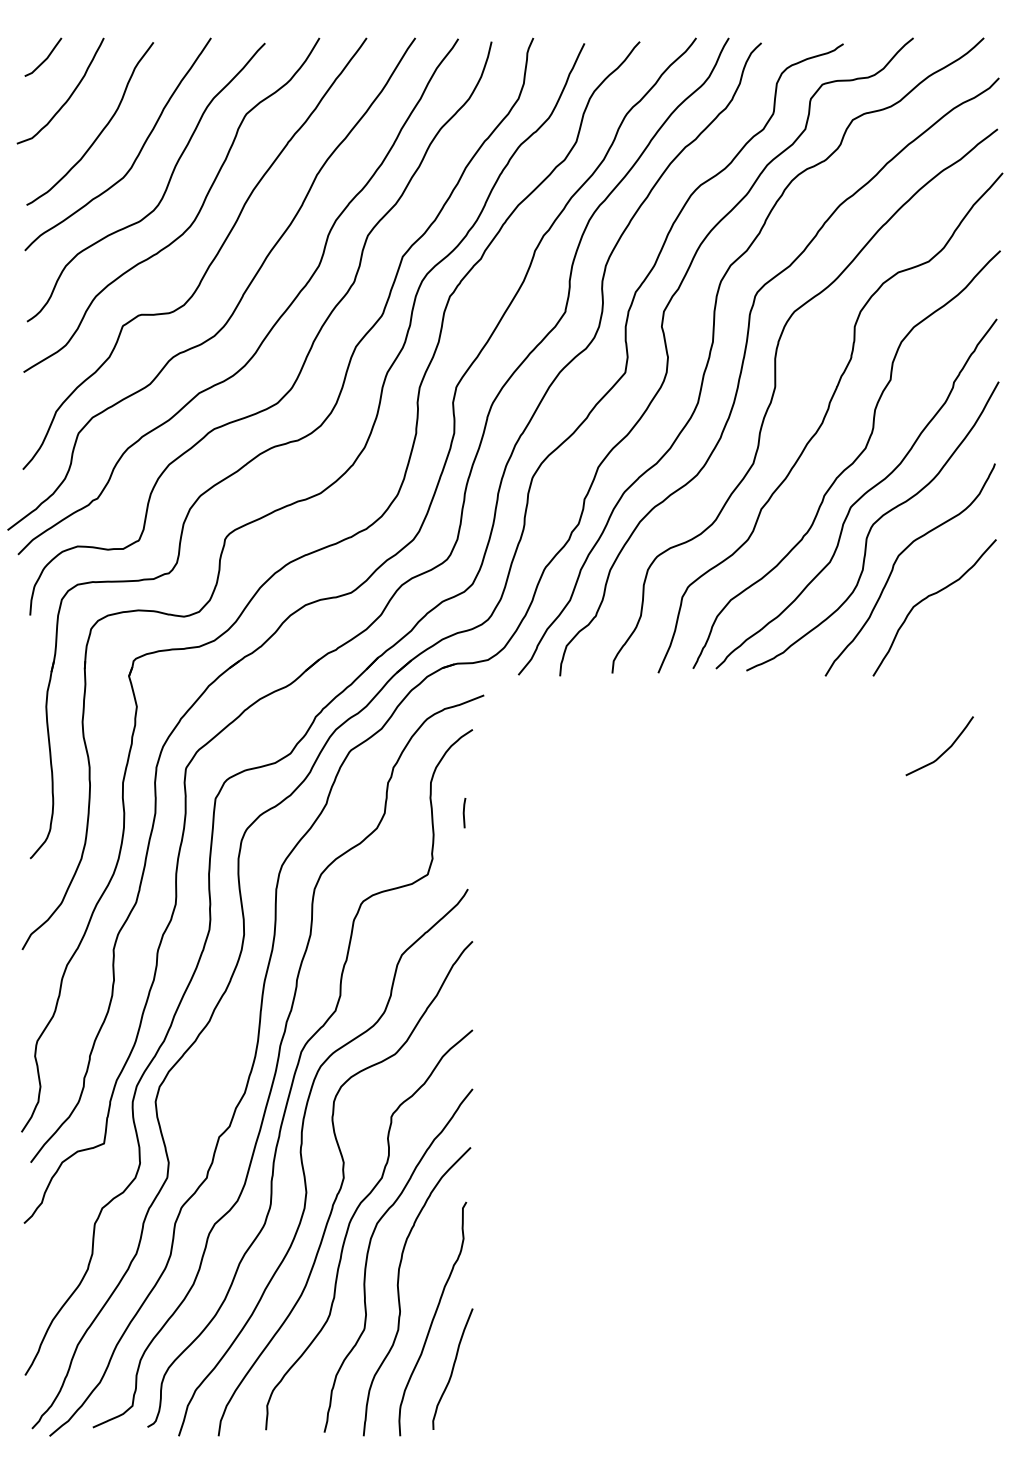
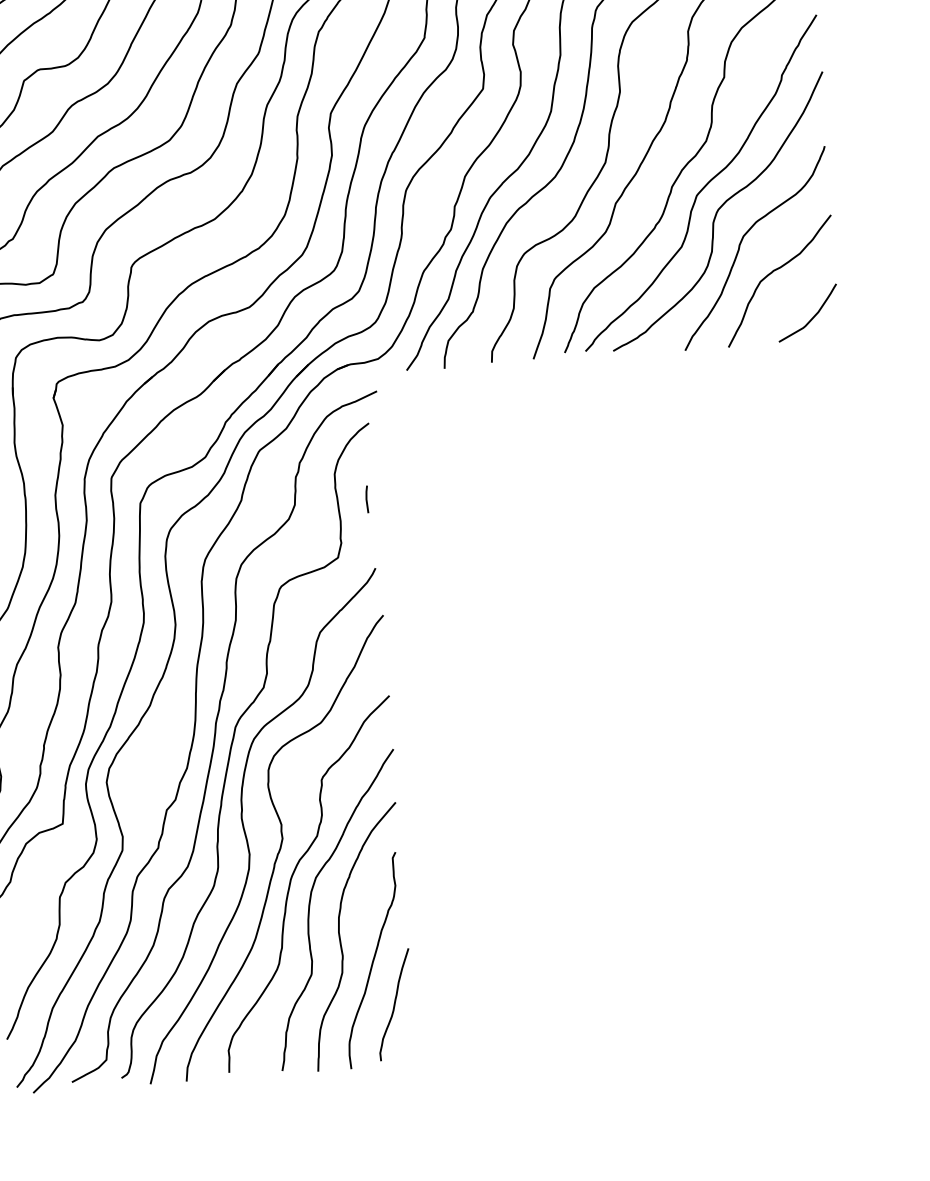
curve: (944, 751) -> (812, 317), moved

